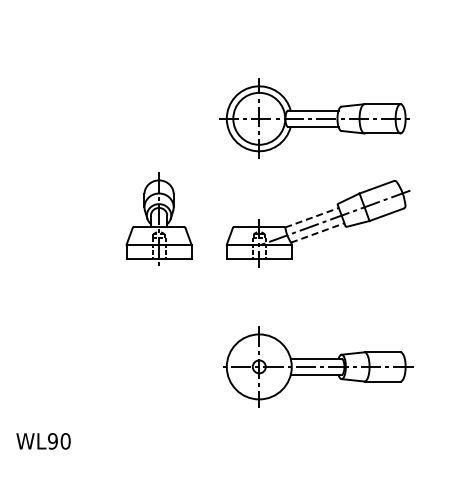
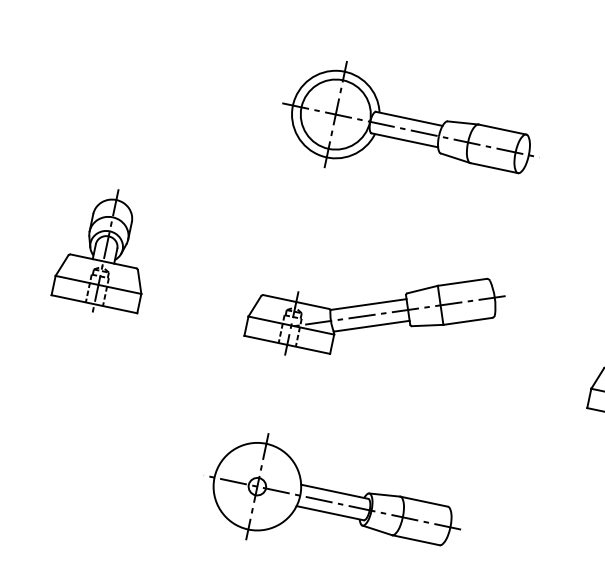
part: (314, 118) -> (408, 129), moved
line: (312, 217) -> (369, 304), dashed -> solid
part: (158, 218) -> (105, 250), moved
line: (318, 232) -> (372, 325), dashed -> solid

